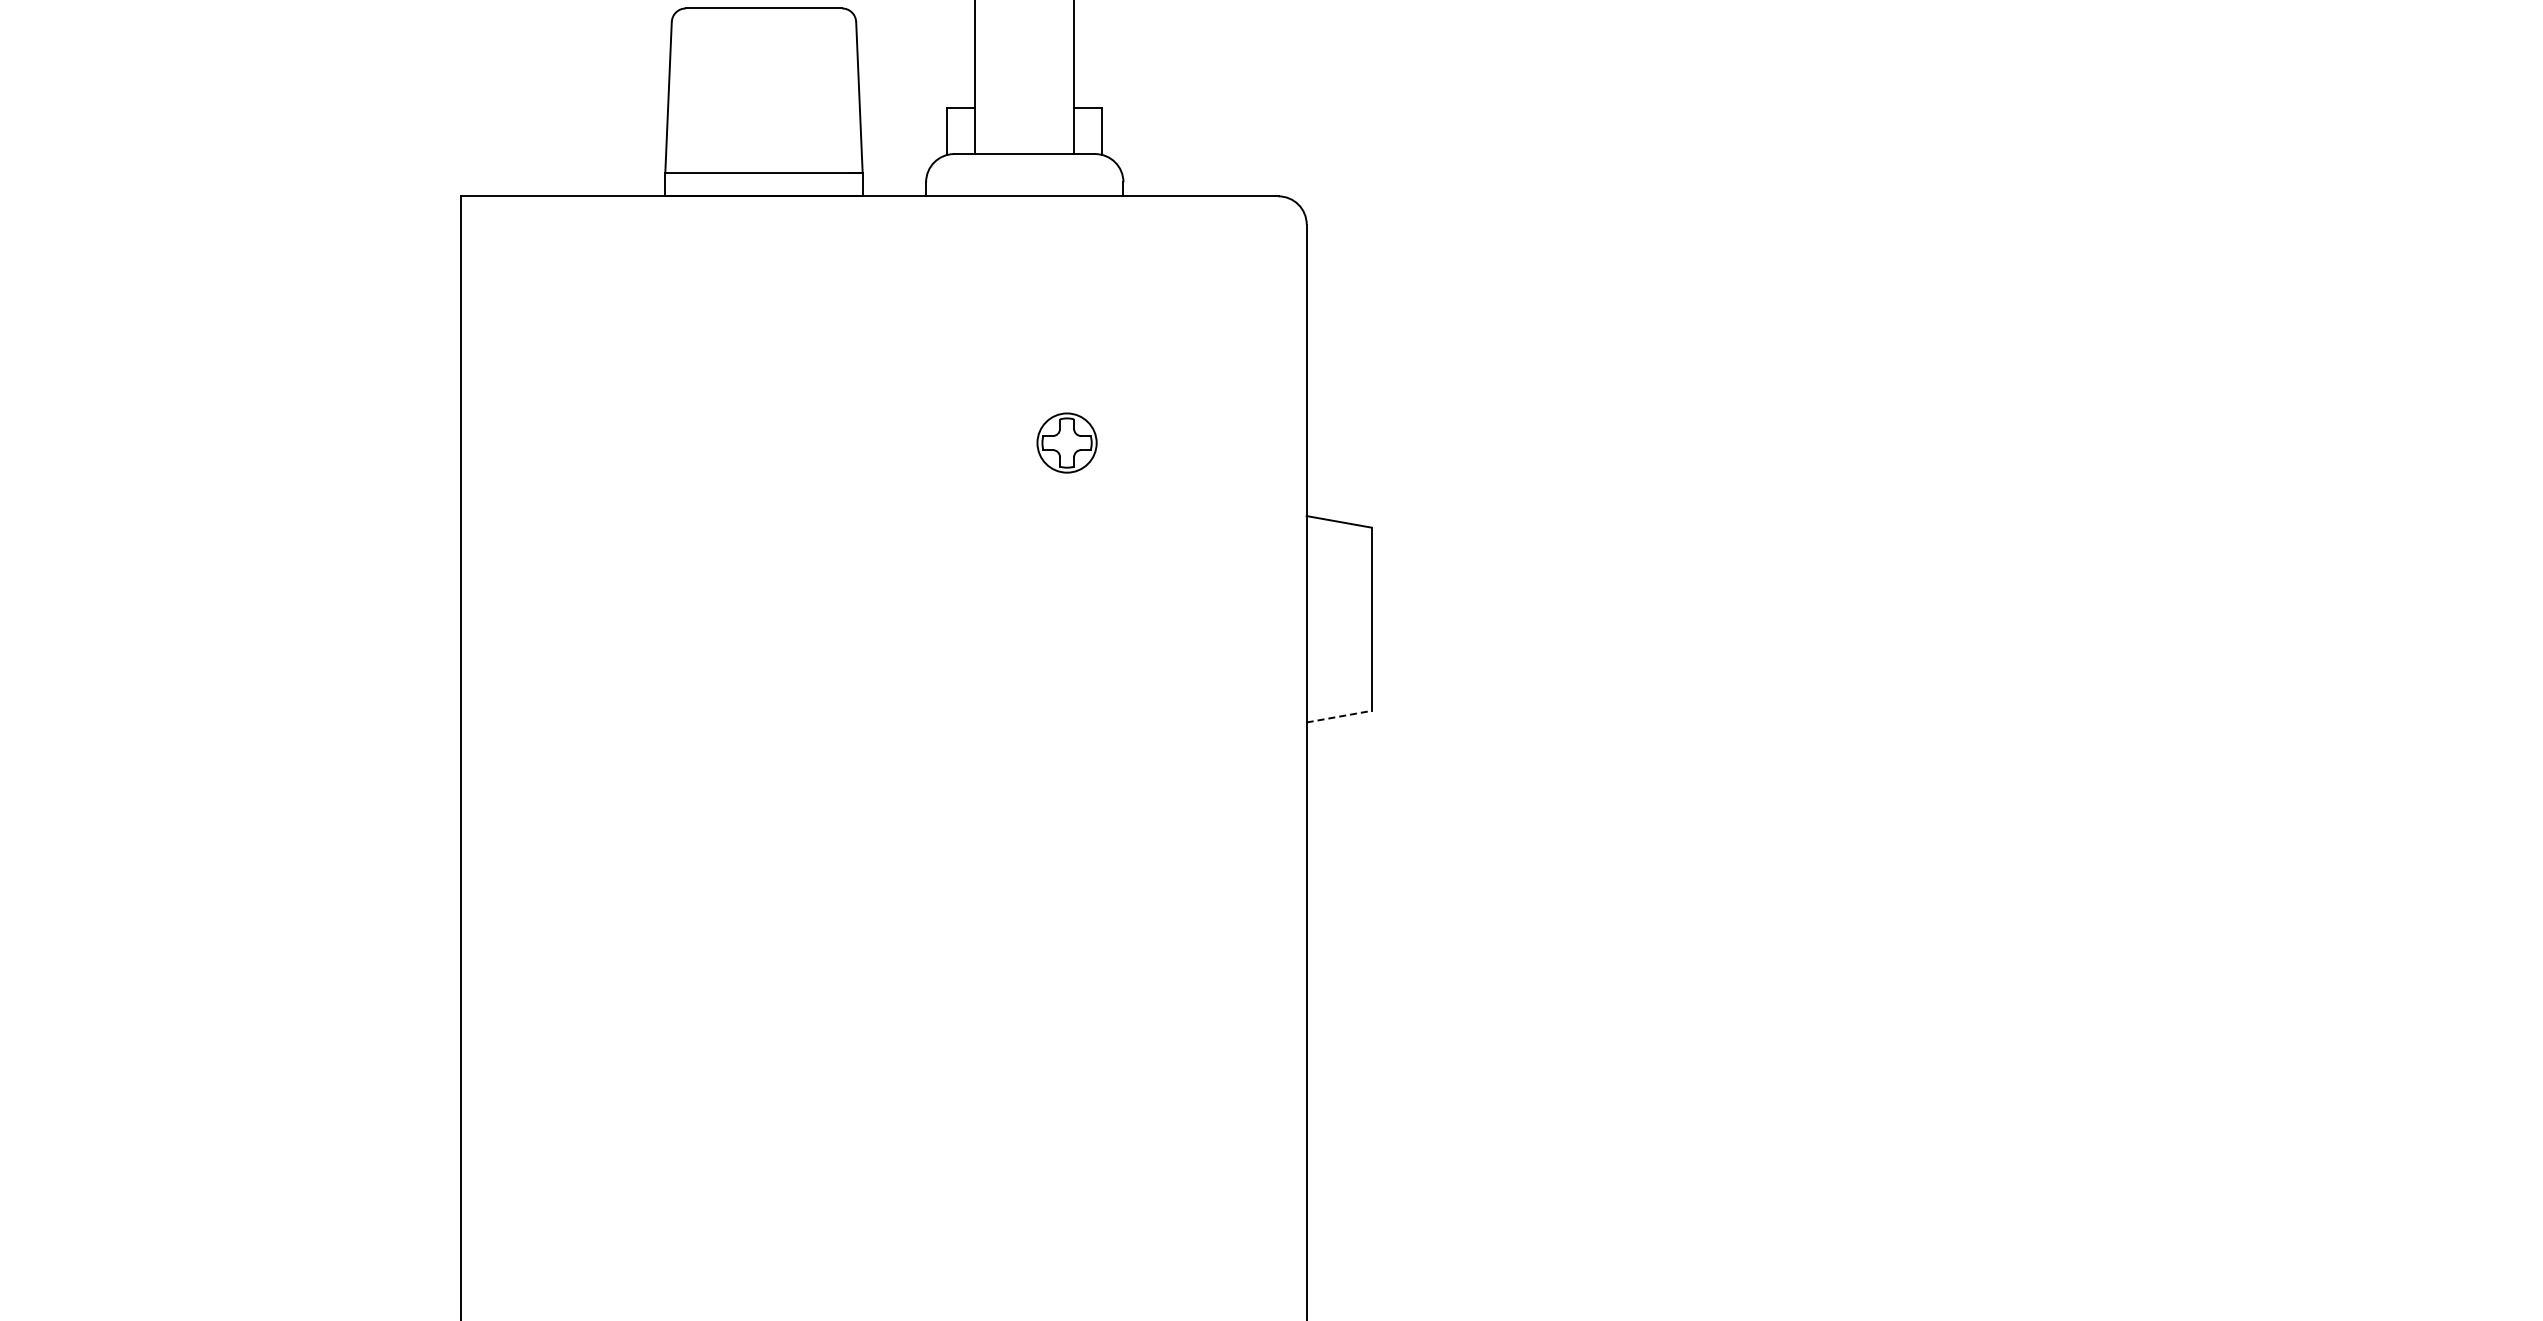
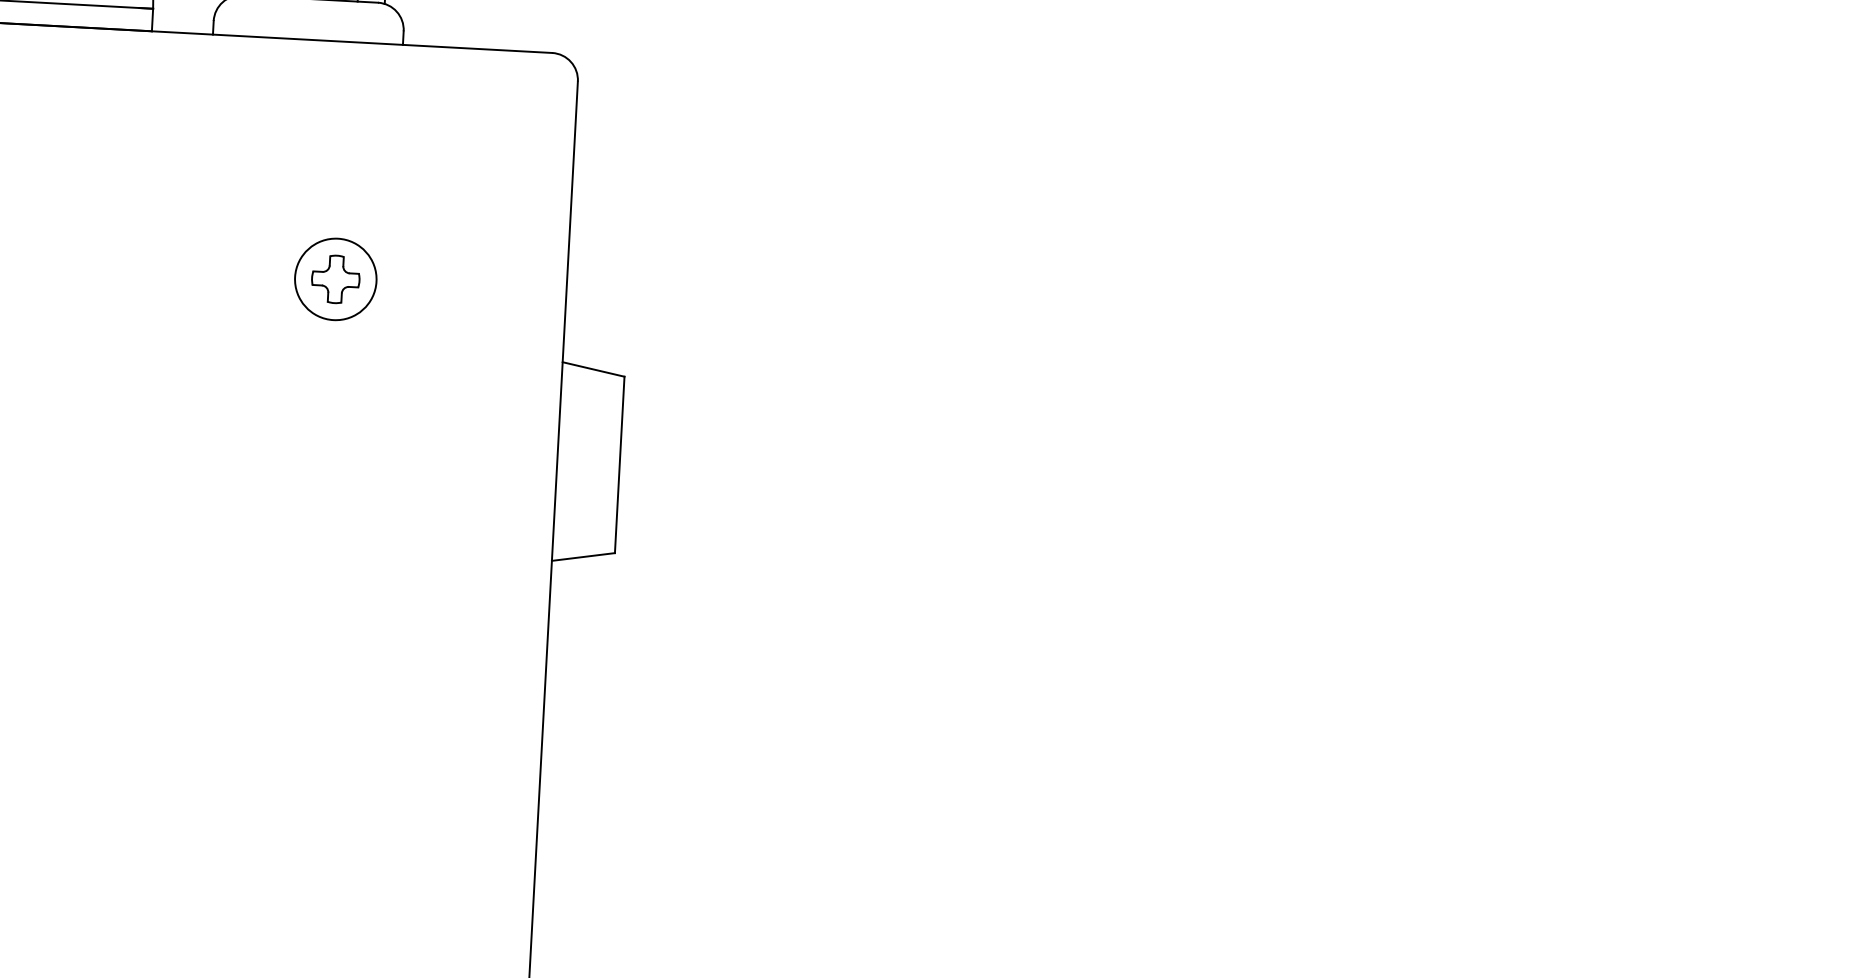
circle: (1066, 442) -> (335, 278), size x1.43
line: (1339, 716) -> (583, 556), dashed -> solid

